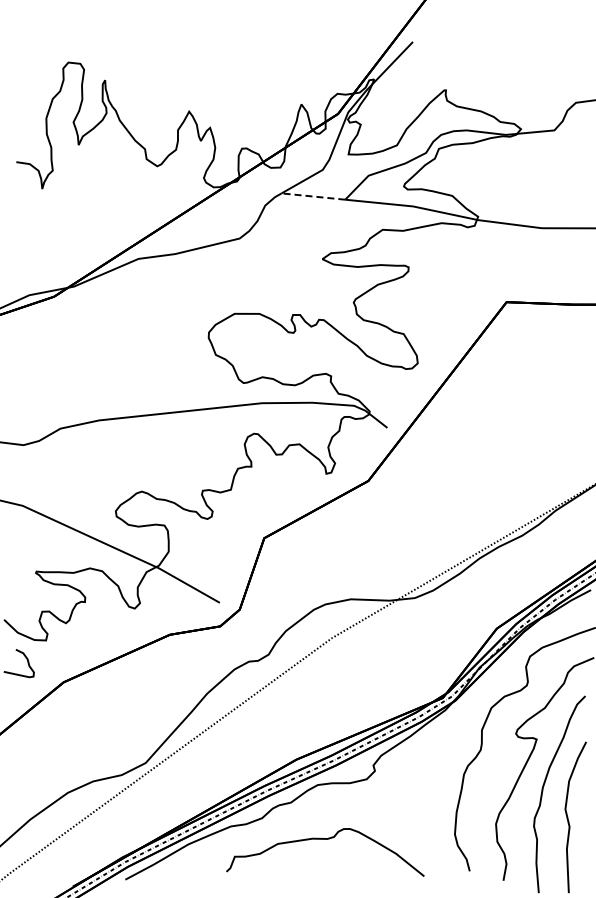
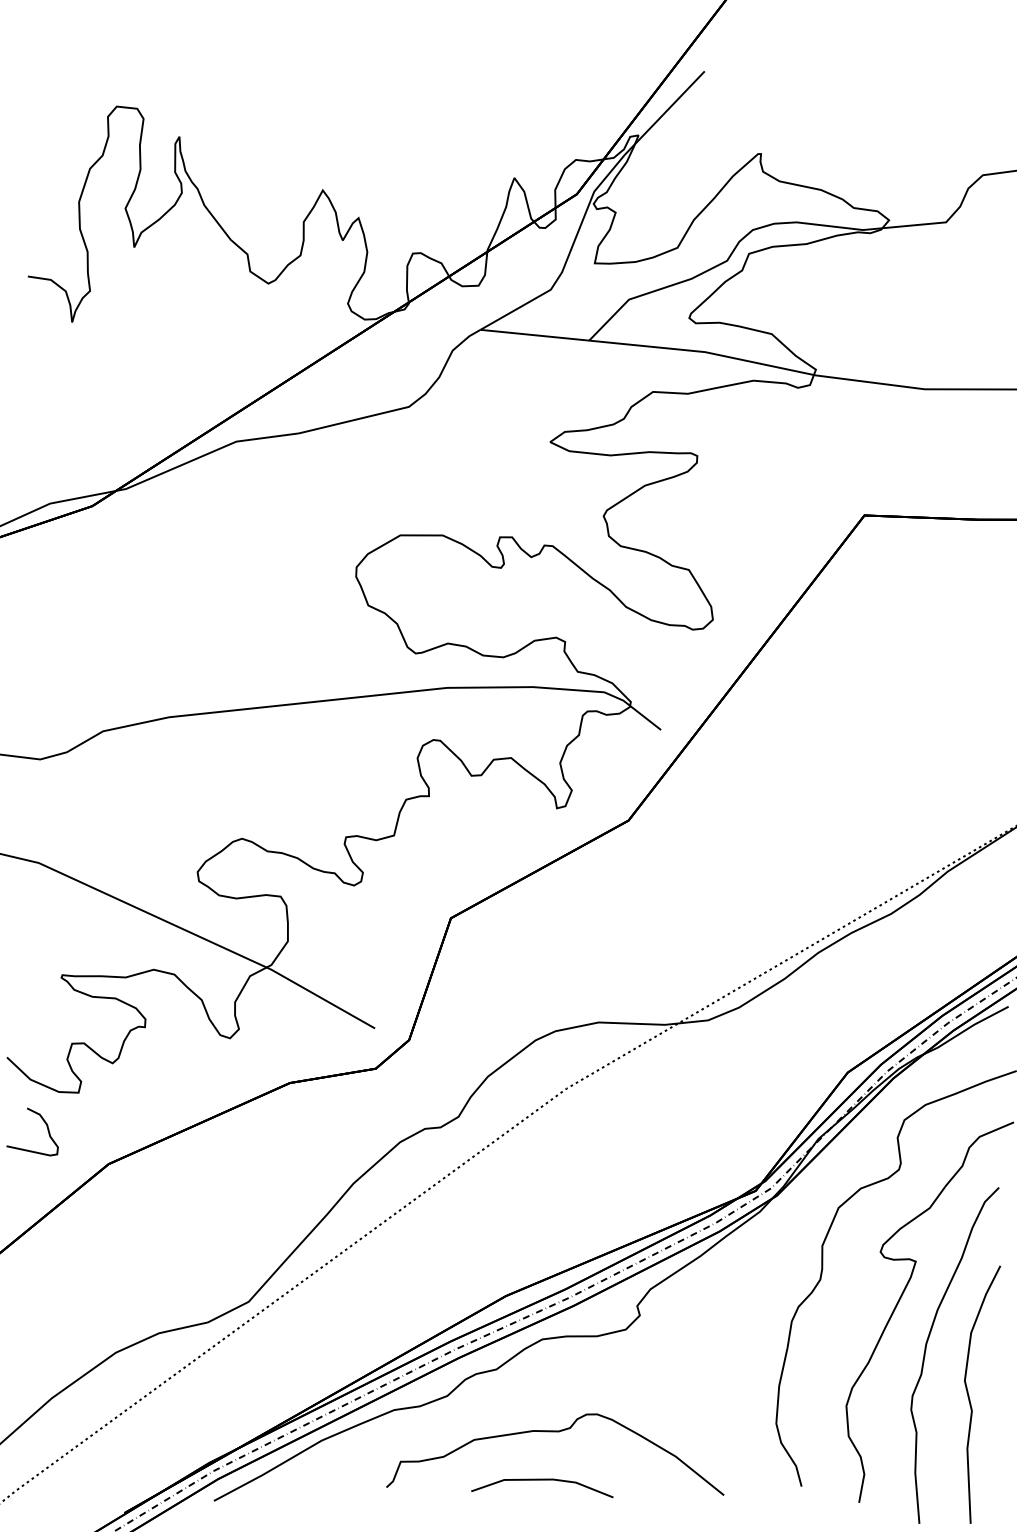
line: (312, 196) -> (533, 335), dashed -> solid
line: (317, 868) -> (541, 1481), added

